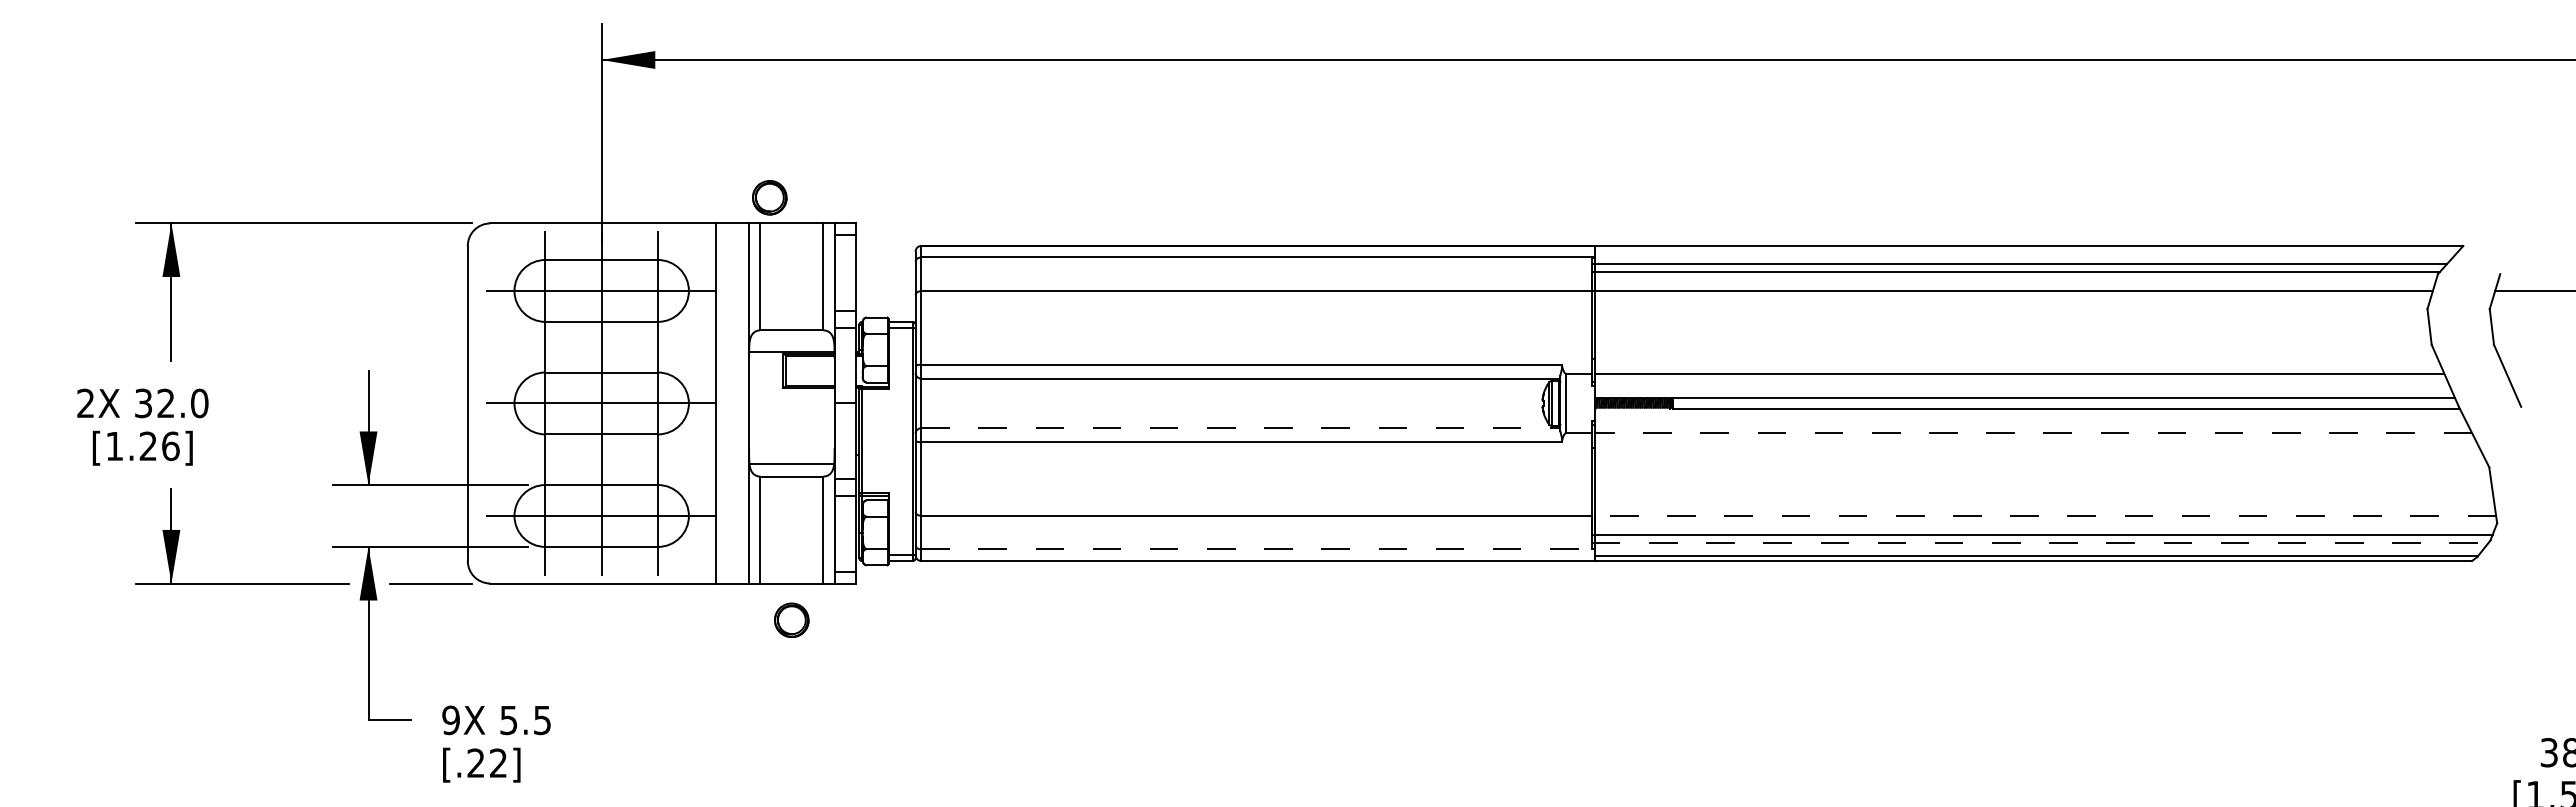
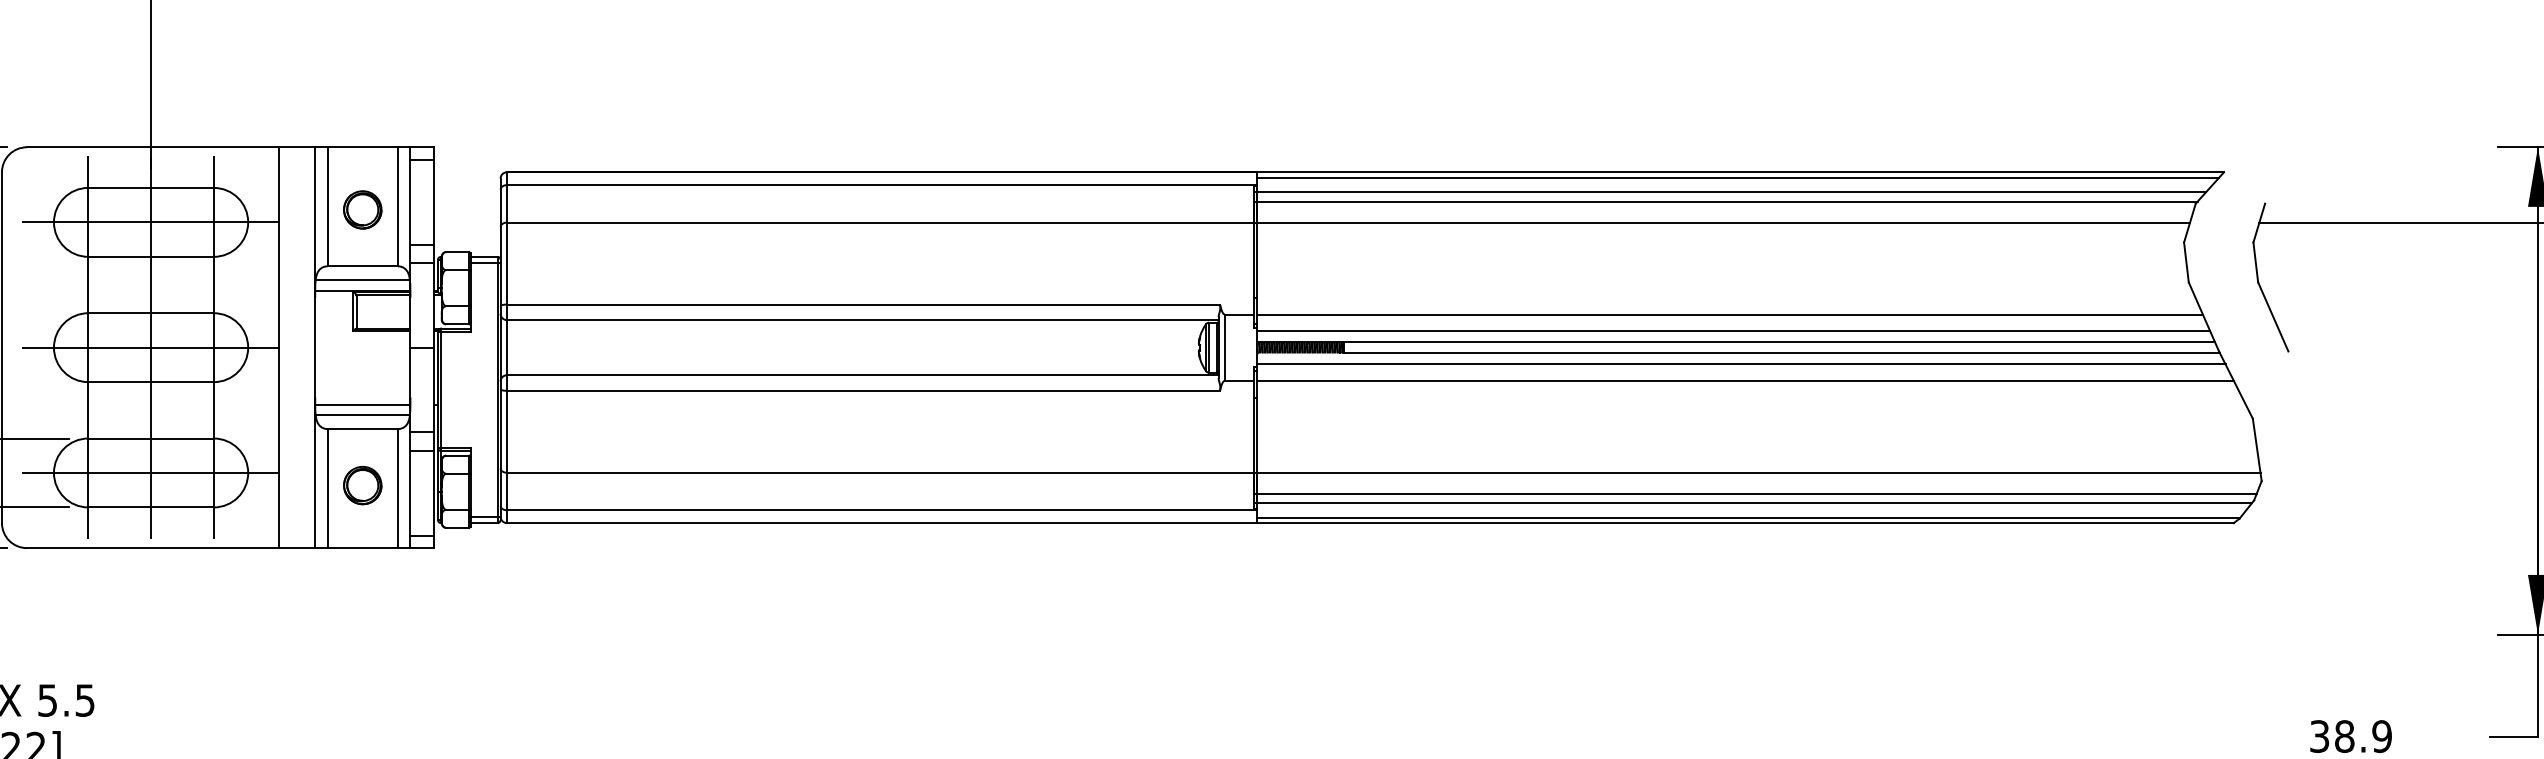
part: (769, 197) -> (362, 209), moved
line: (2027, 250) -> (1738, 177), added
line: (791, 343) -> (362, 280), added
line: (2022, 388) -> (1733, 331), added
line: (2029, 418) -> (1740, 364), added
line: (1240, 428) -> (862, 375), dashed -> solid
line: (2033, 433) -> (1745, 381), dashed -> solid
line: (791, 454) -> (362, 404), added
line: (2043, 515) -> (1756, 472), dashed -> solid
line: (2040, 542) -> (1753, 502), dashed -> solid
line: (1258, 549) -> (882, 510), dashed -> solid
part: (791, 619) -> (362, 484), moved

